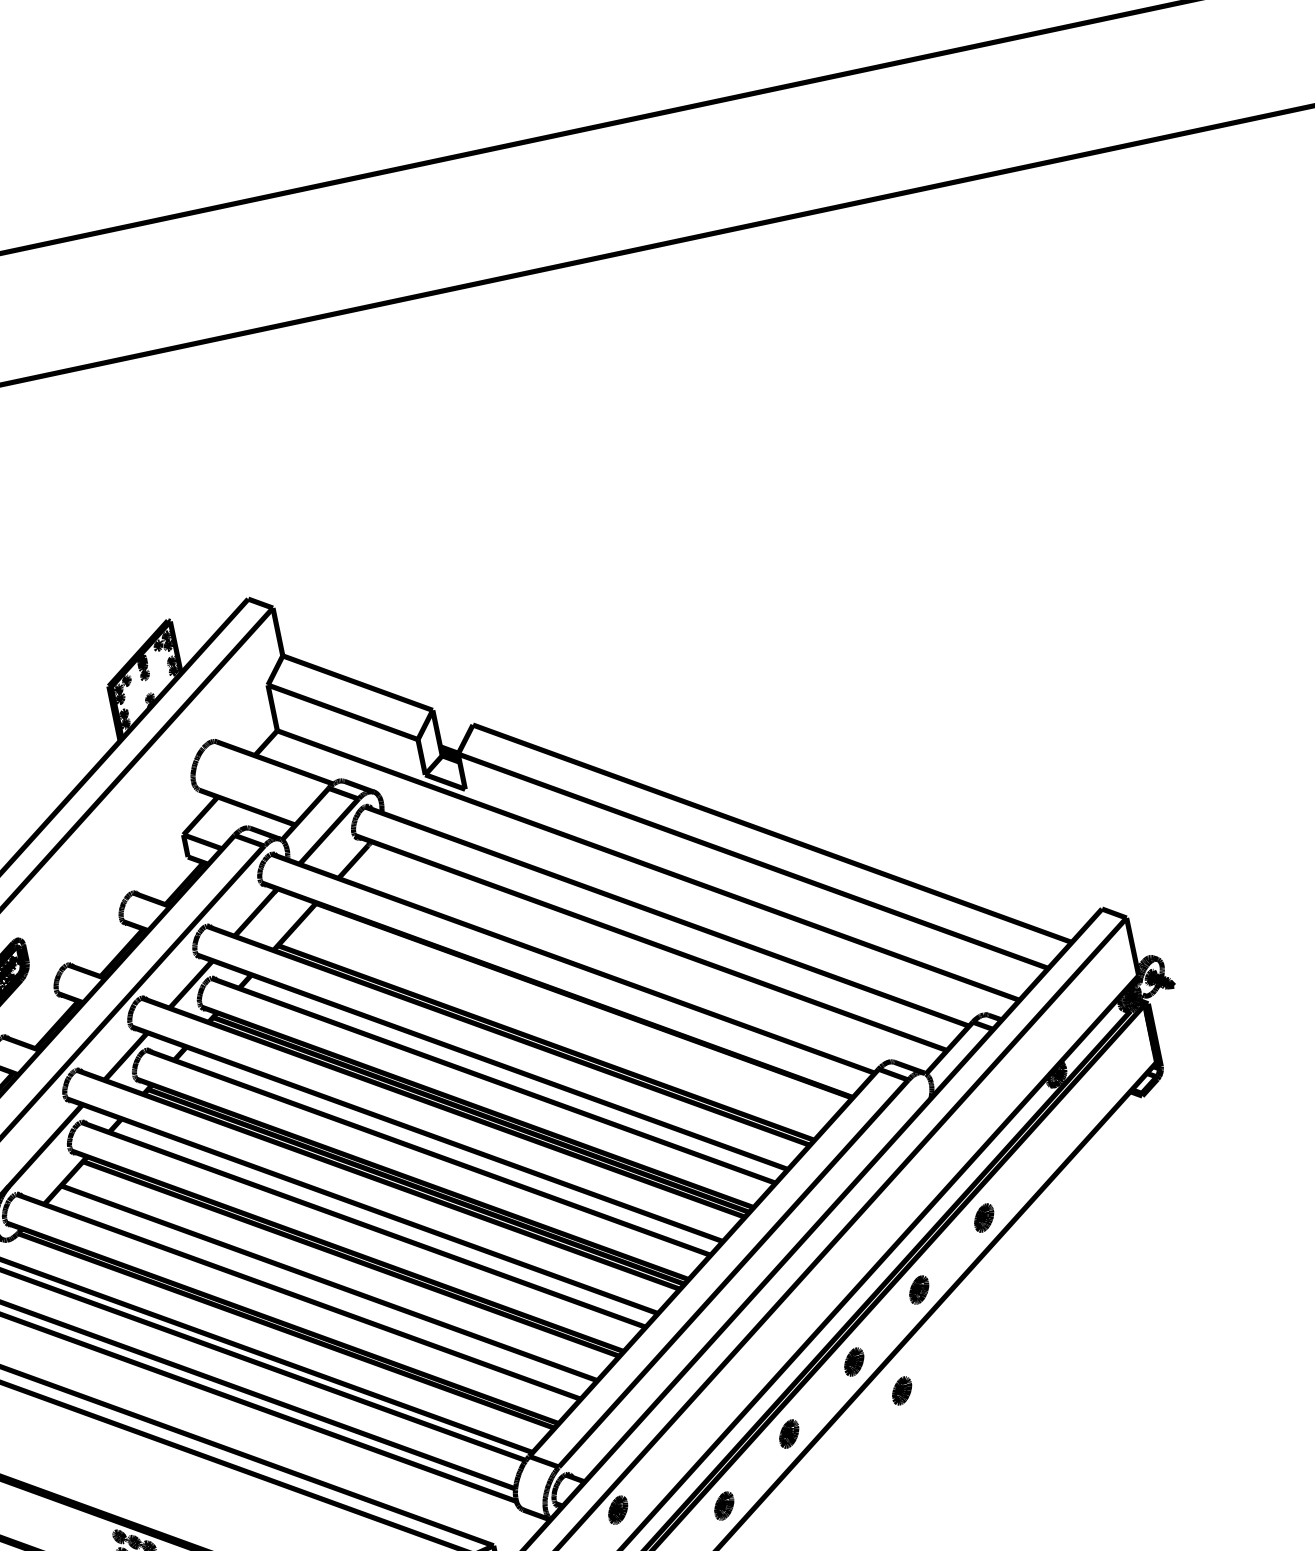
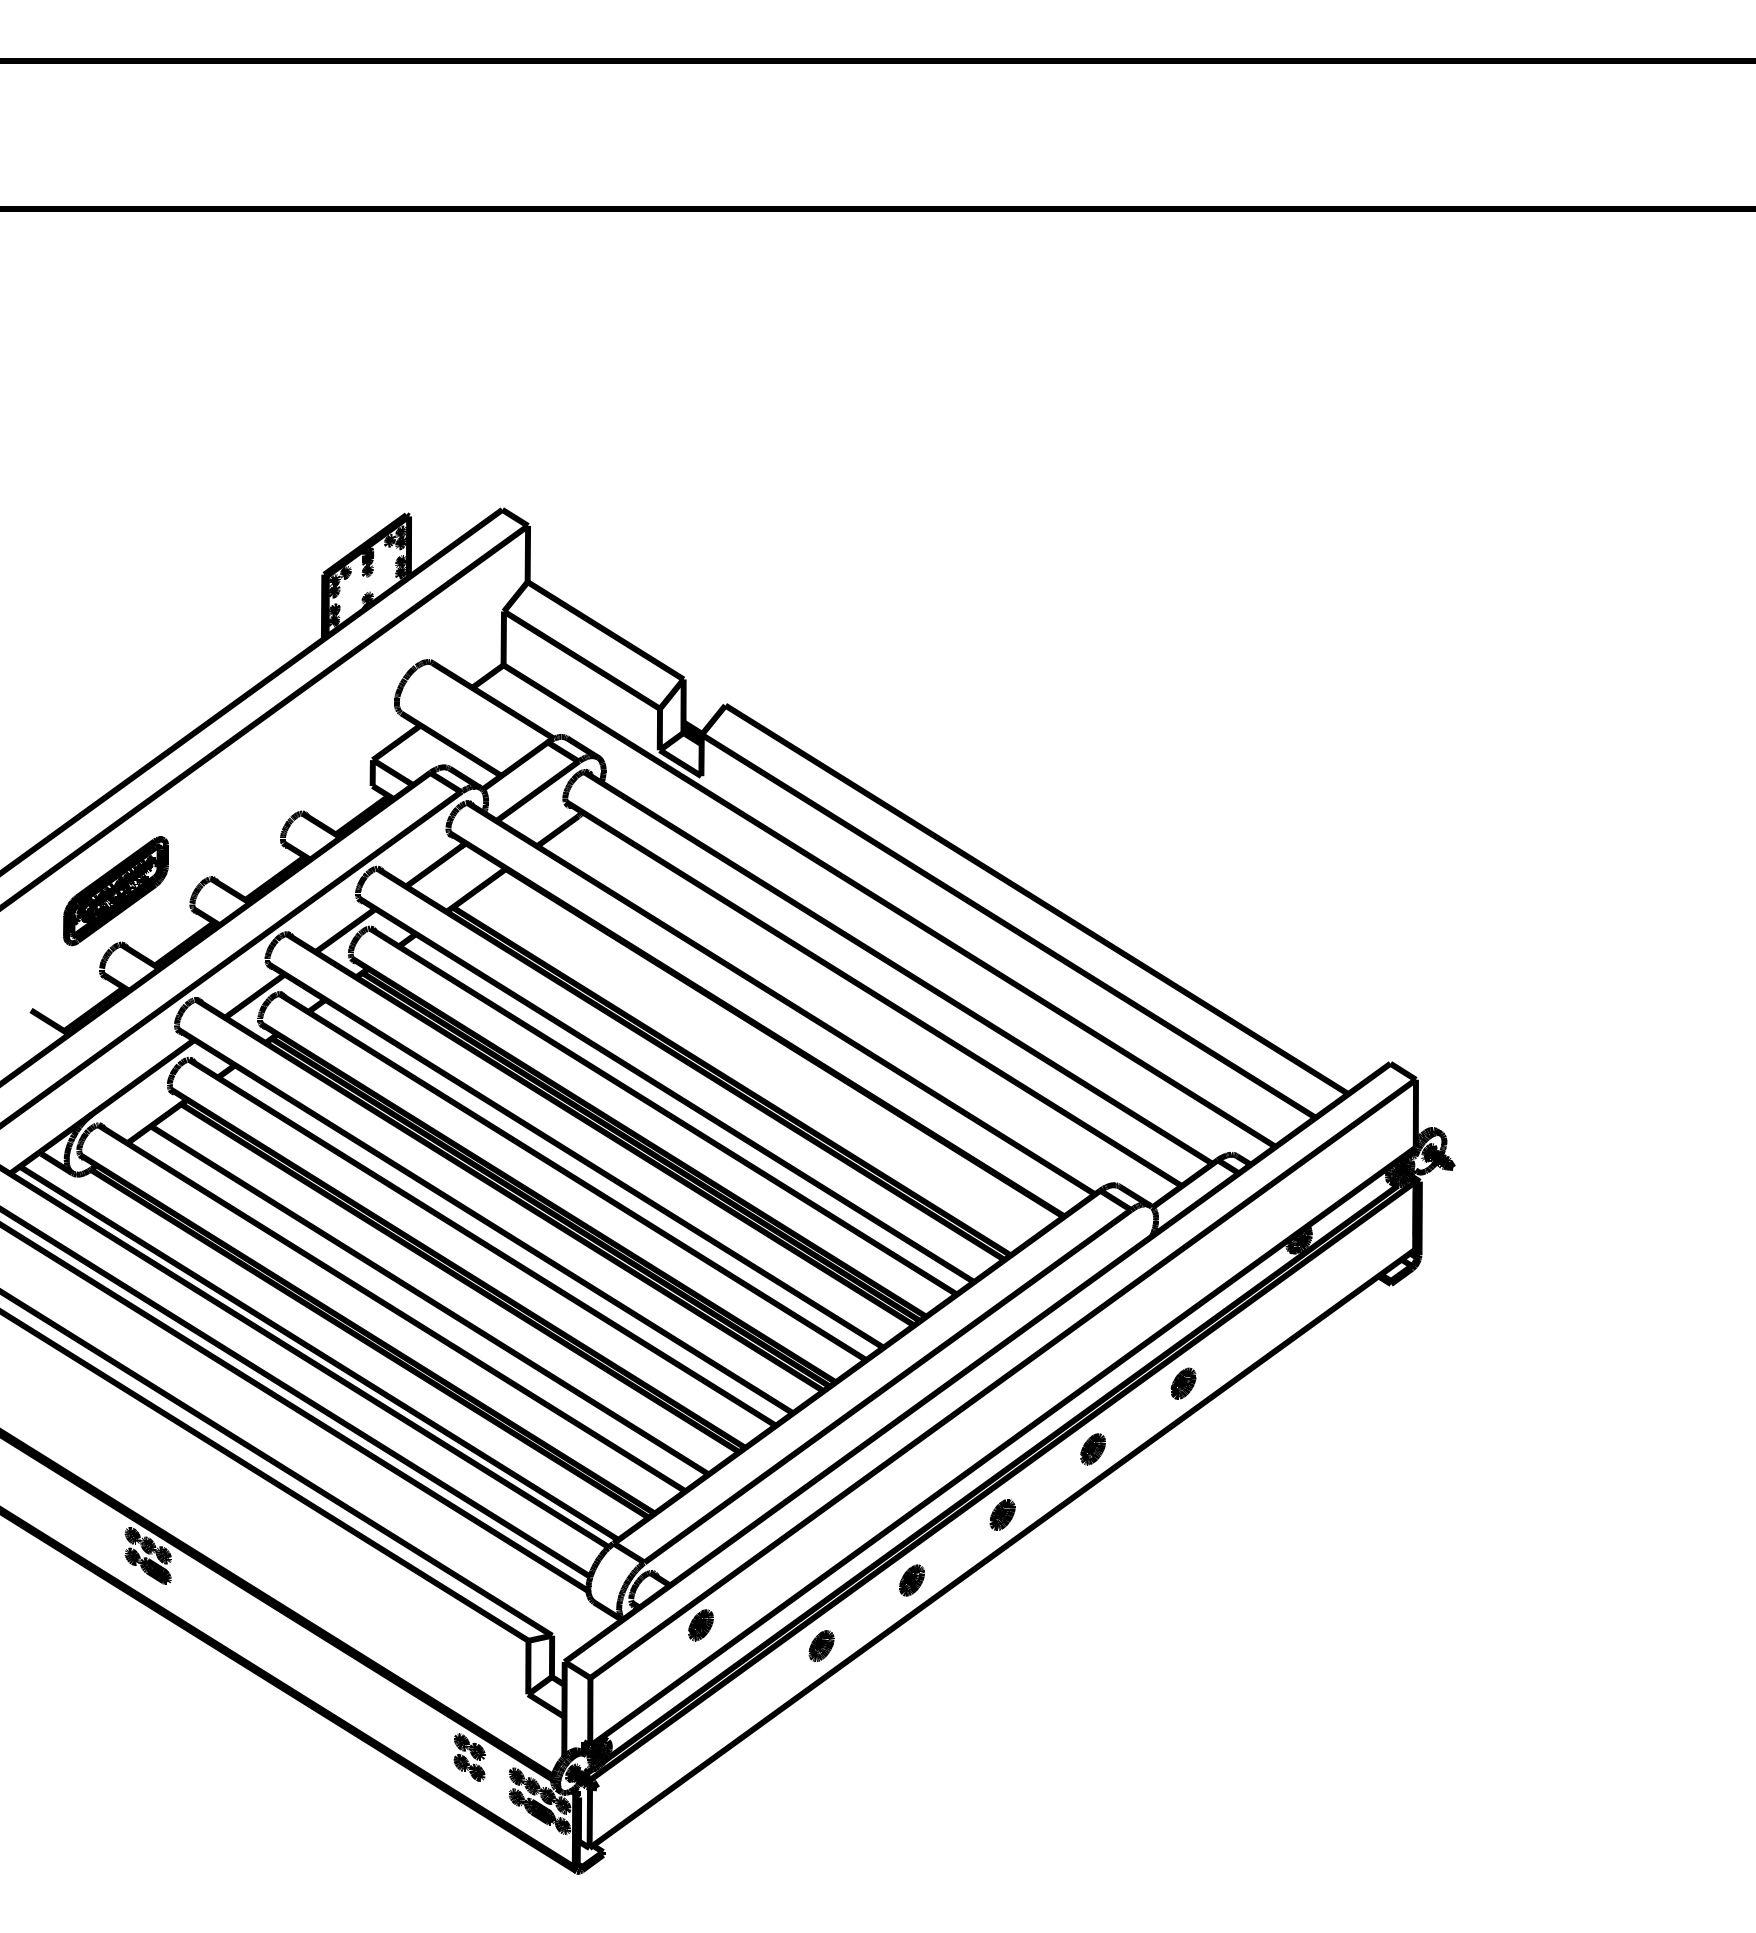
part: (901, 1390) -> (1049, 1558), removed

